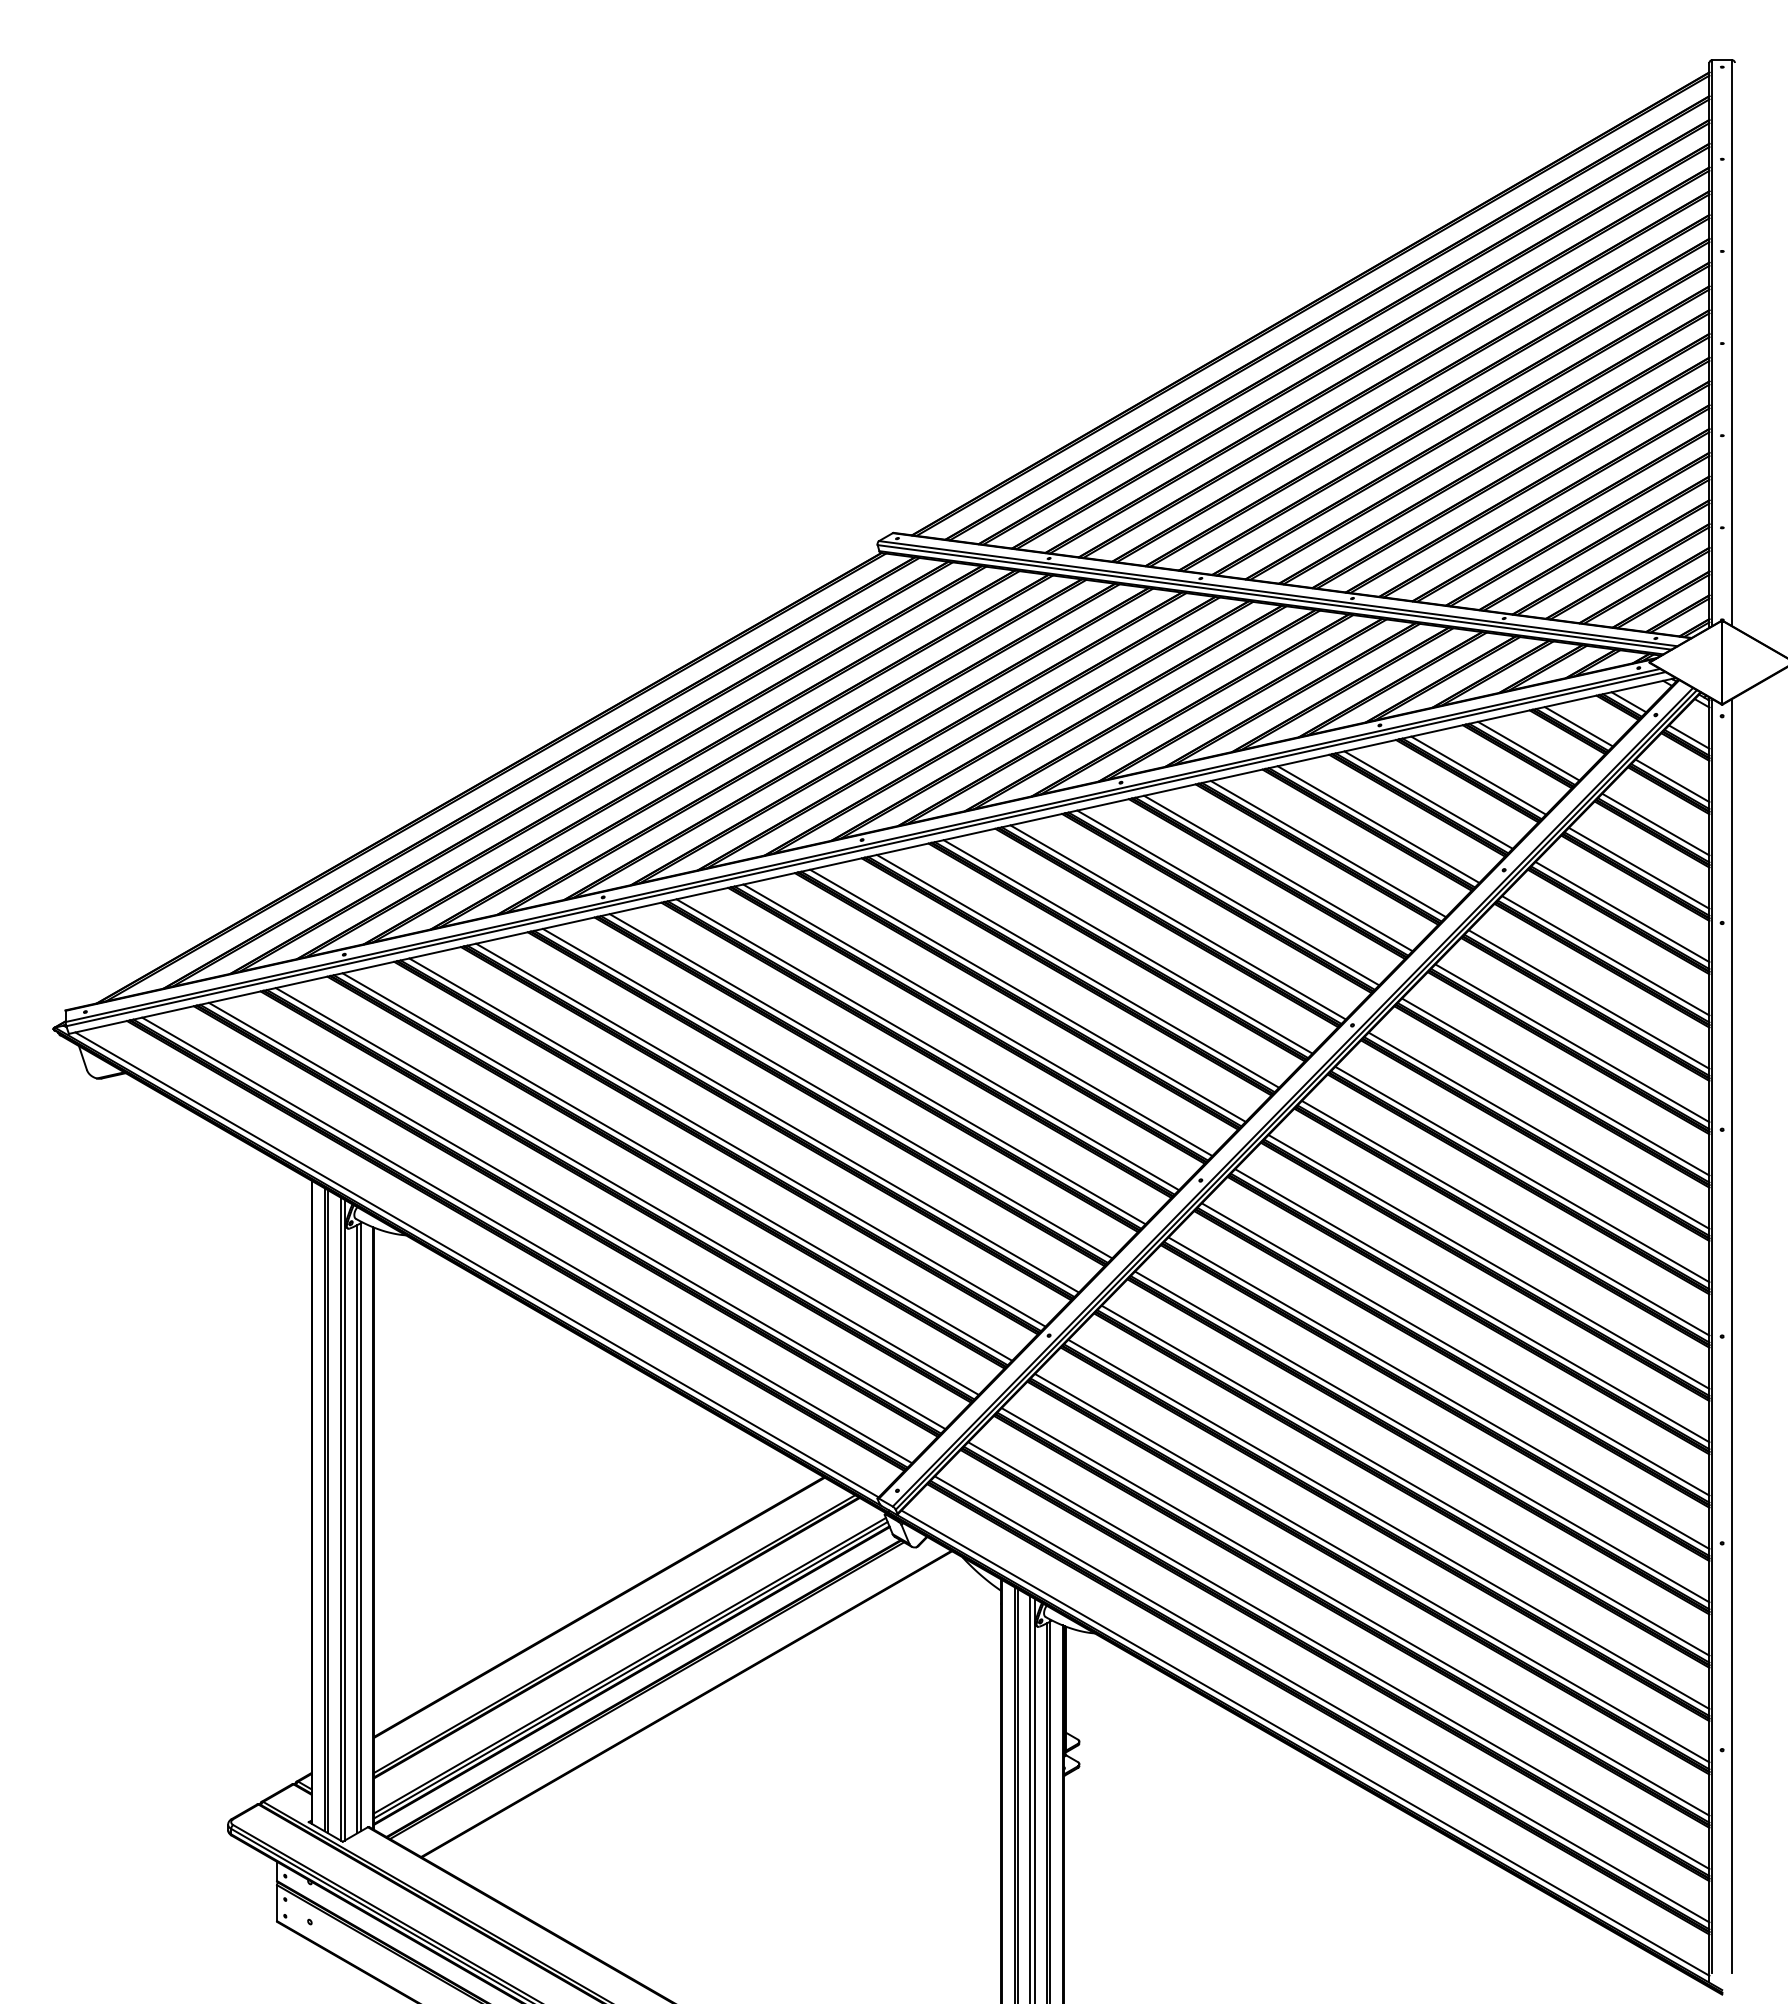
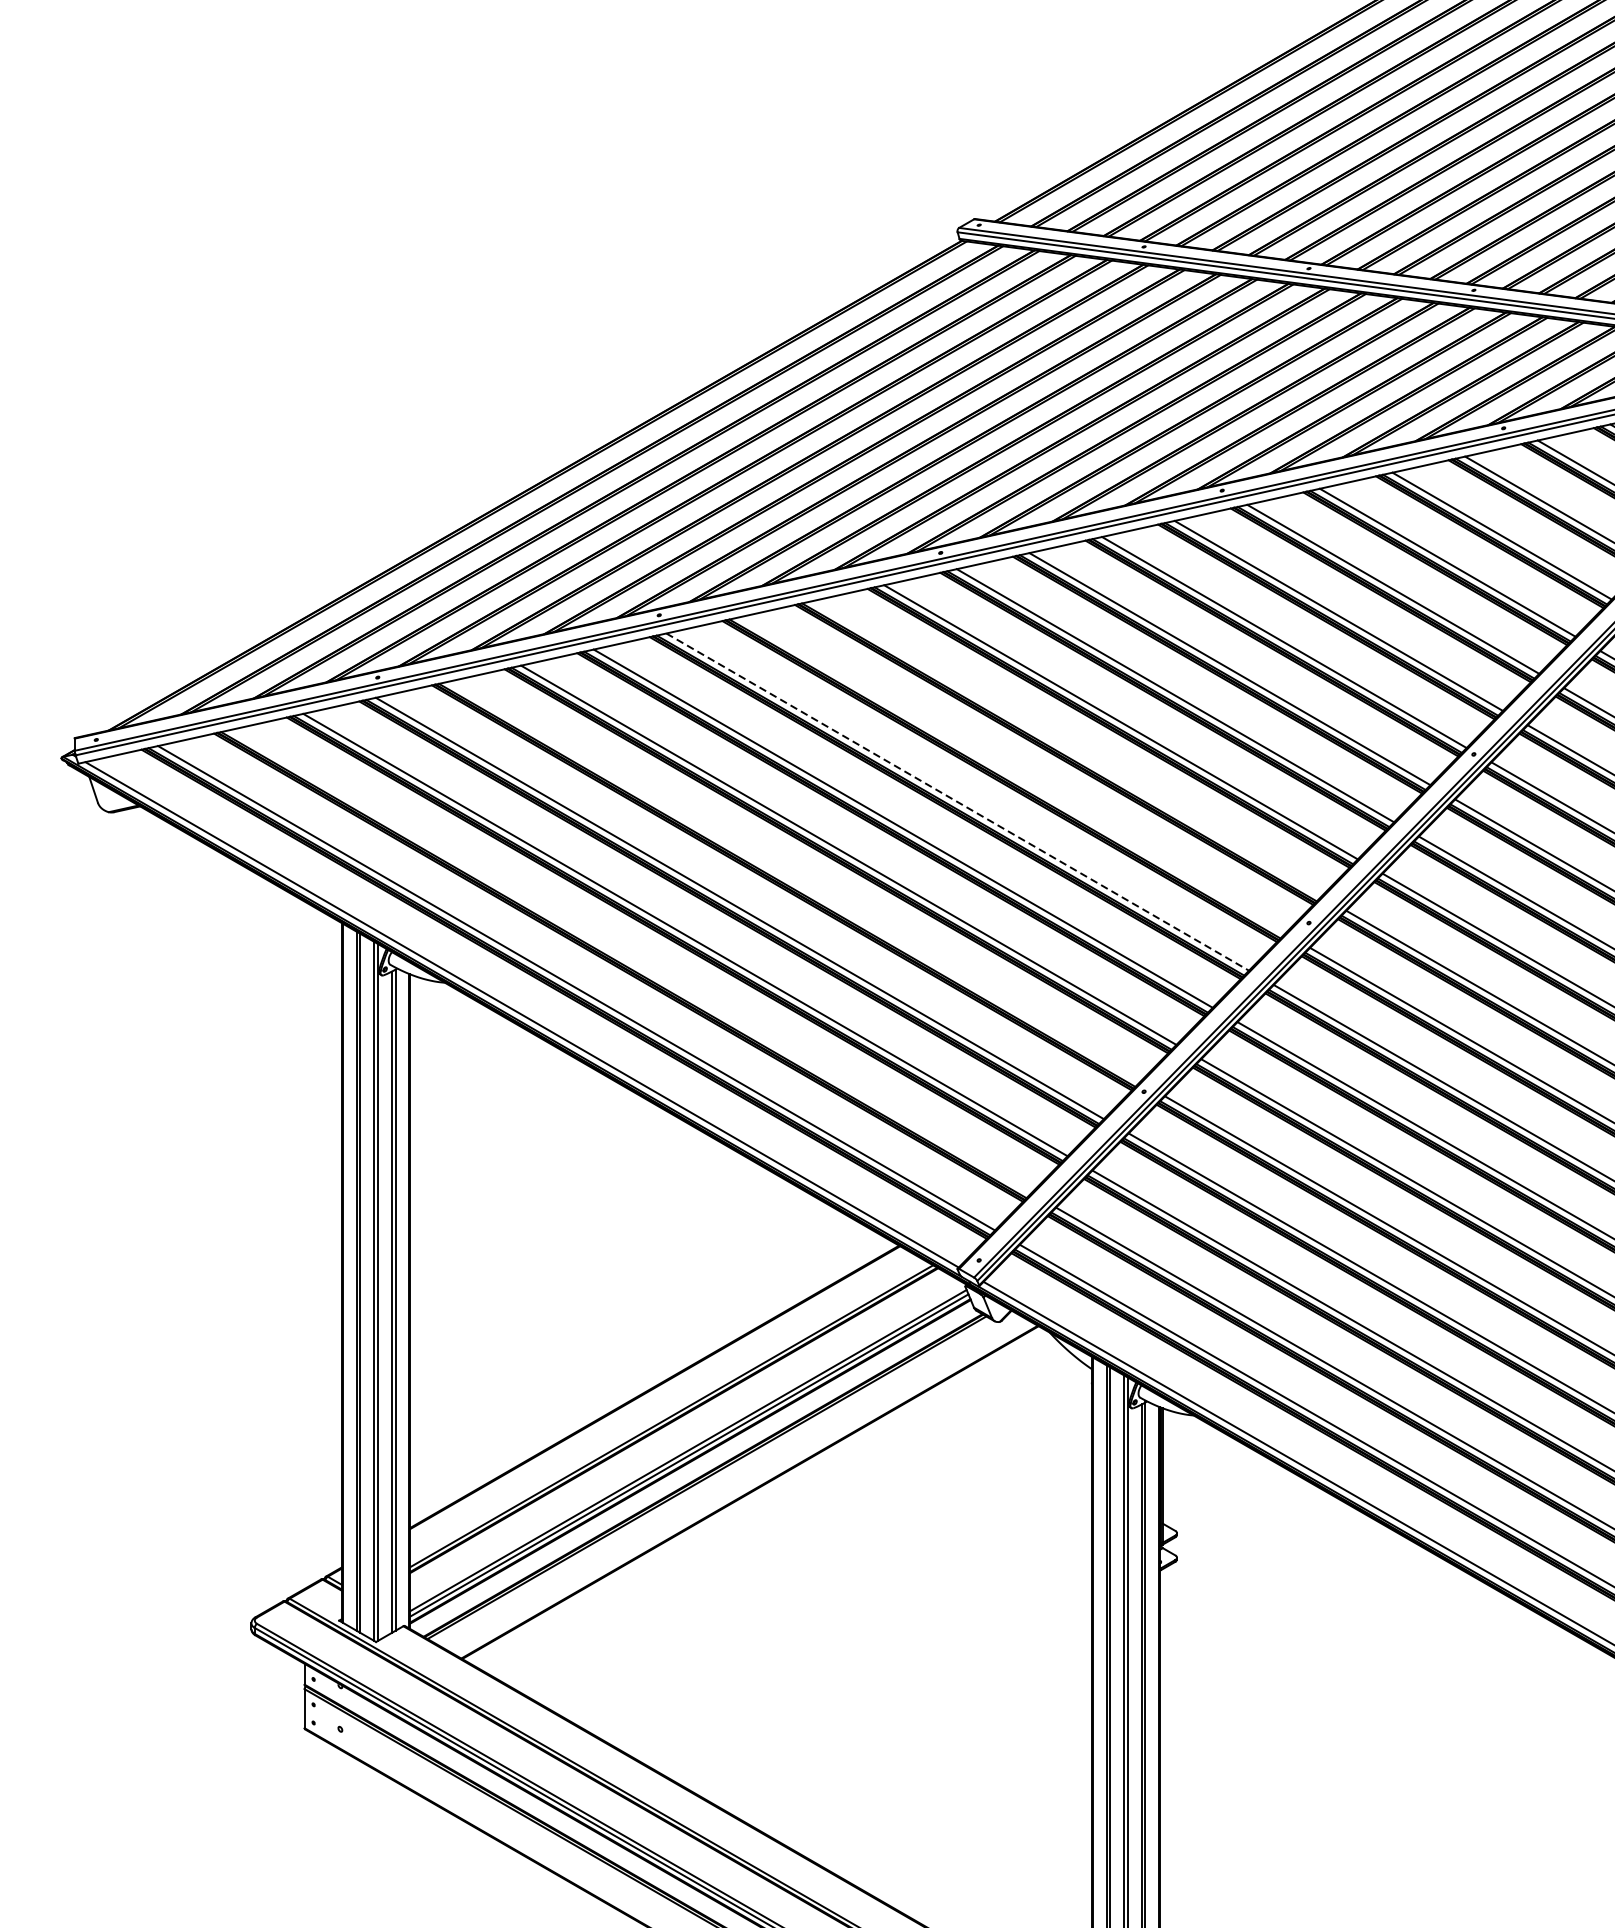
line: (977, 1020) -> (1066, 749), removed
line: (927, 1044) -> (1011, 775), removed
line: (877, 1069) -> (957, 802), solid -> dashed
line: (727, 1142) -> (794, 881), removed
line: (576, 1215) -> (630, 961), removed

